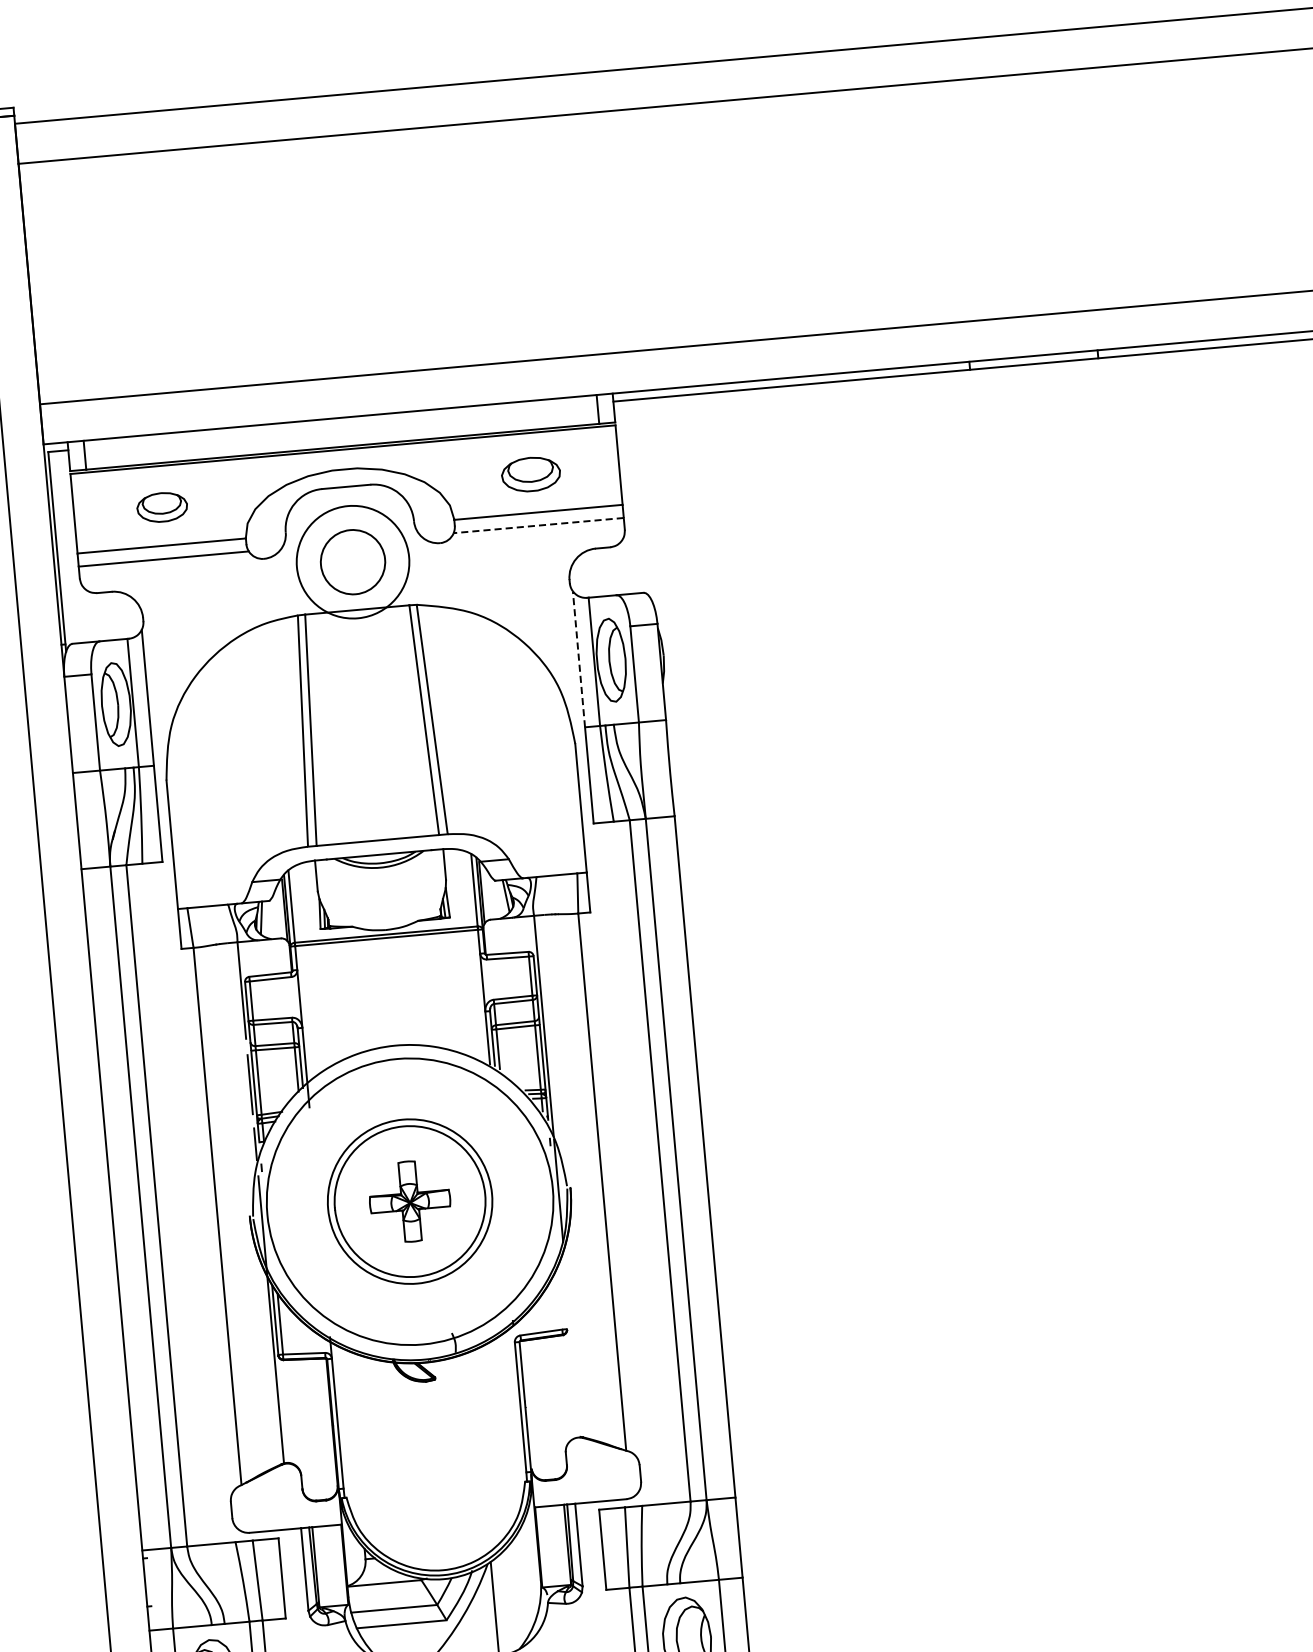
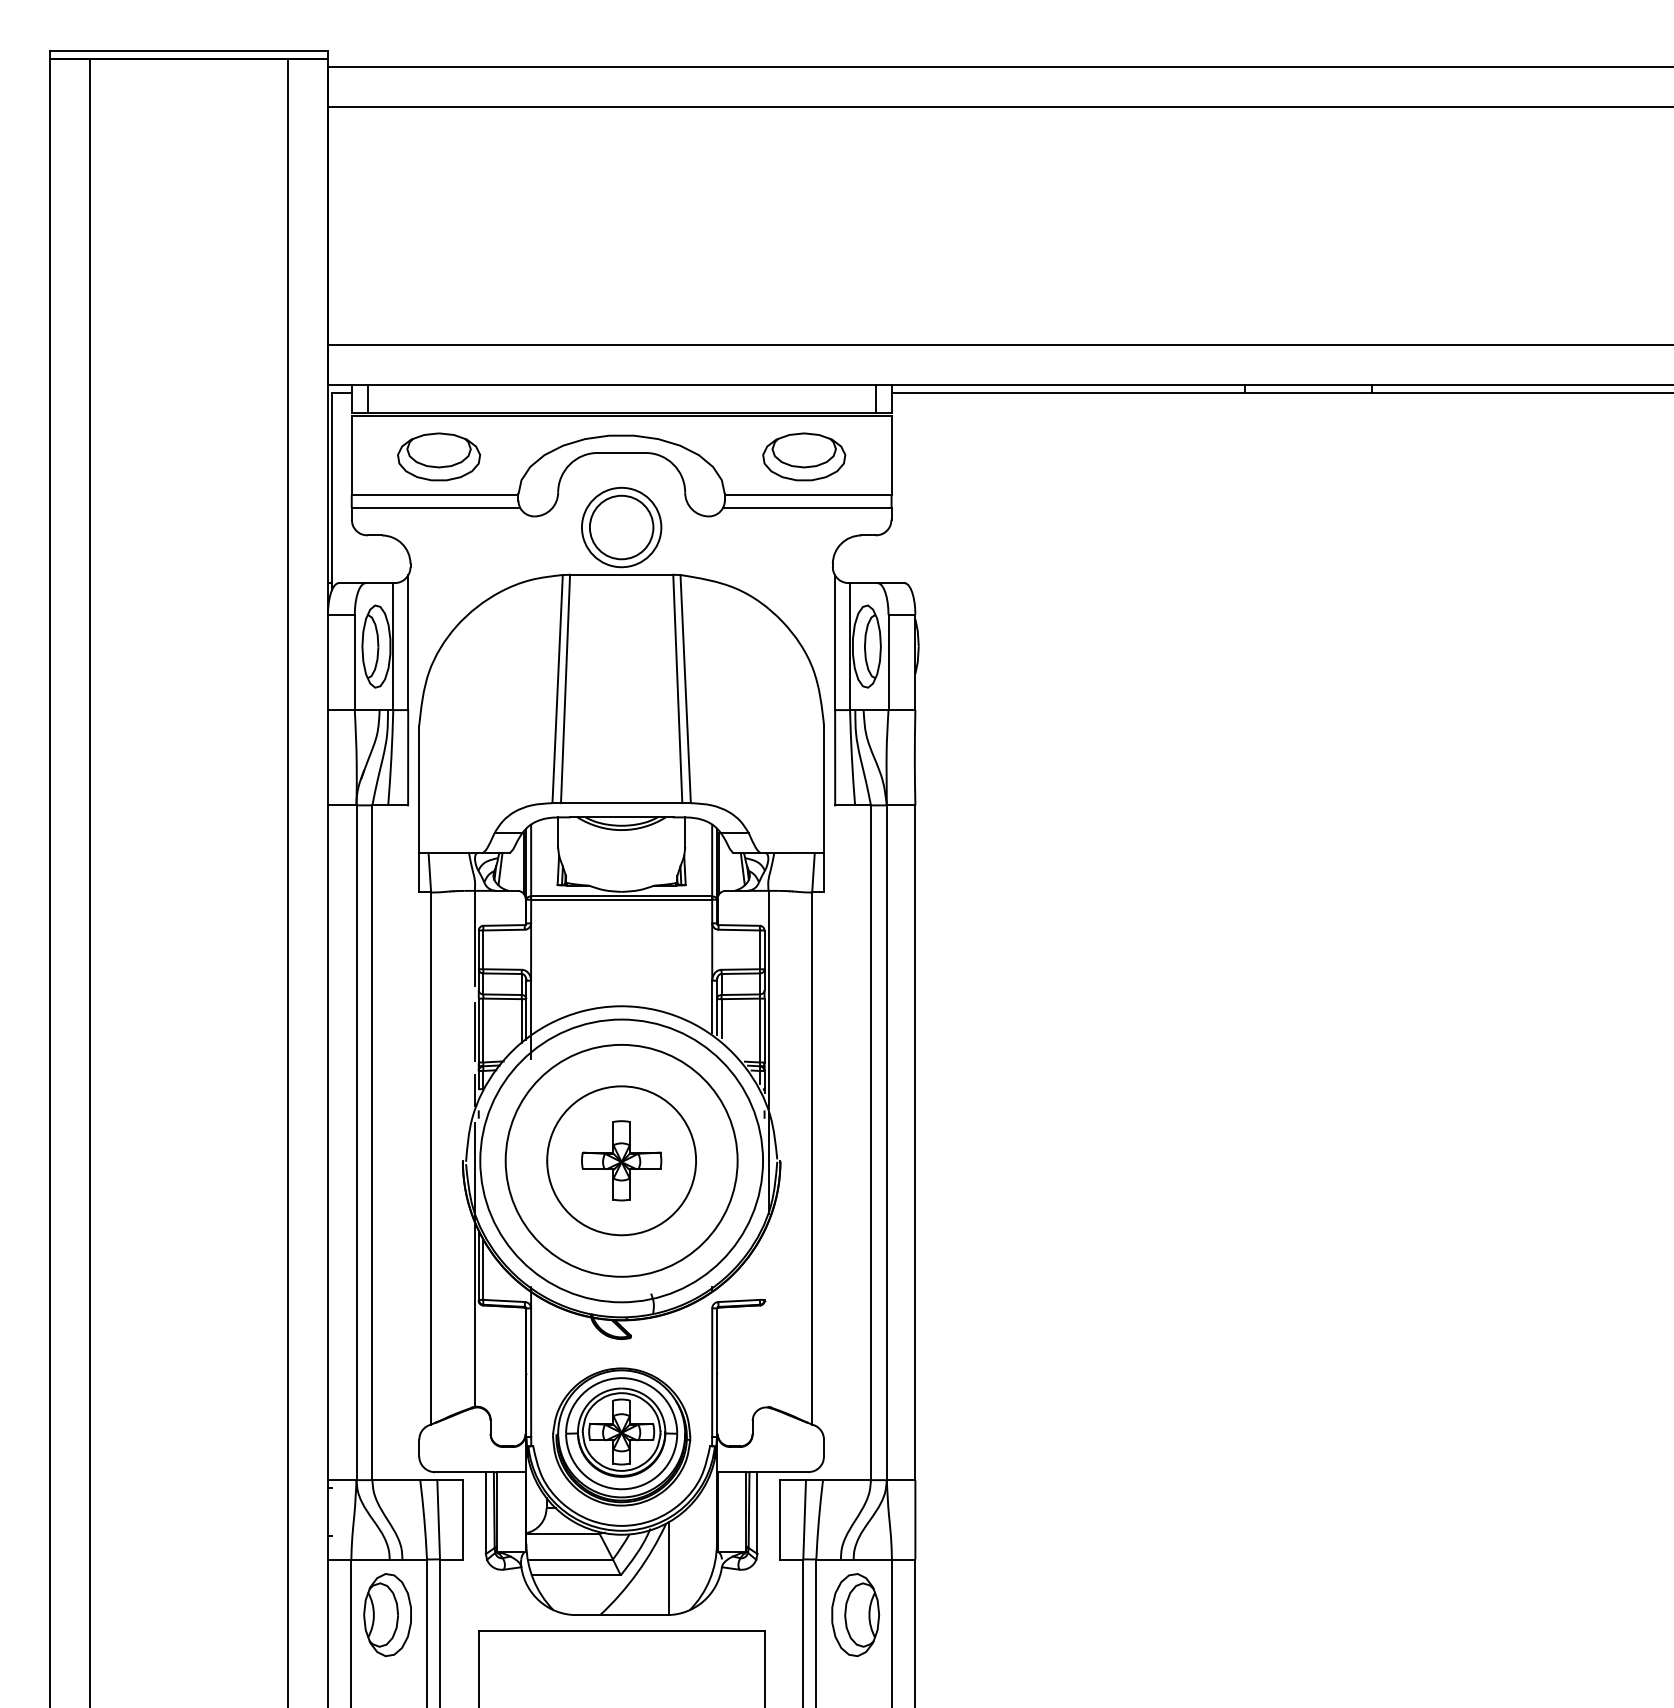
part: (531, 474) -> (804, 456), size x1.43
part: (161, 506) -> (438, 456), size x1.67
line: (537, 525) -> (806, 507), dashed -> solid
circle: (352, 562) -> (621, 527), size x0.71
line: (579, 659) -> (835, 642), dashed -> solid
circle: (409, 1201) -> (621, 1160), size x1.43
part: (434, 1479) -> (621, 1436), added

